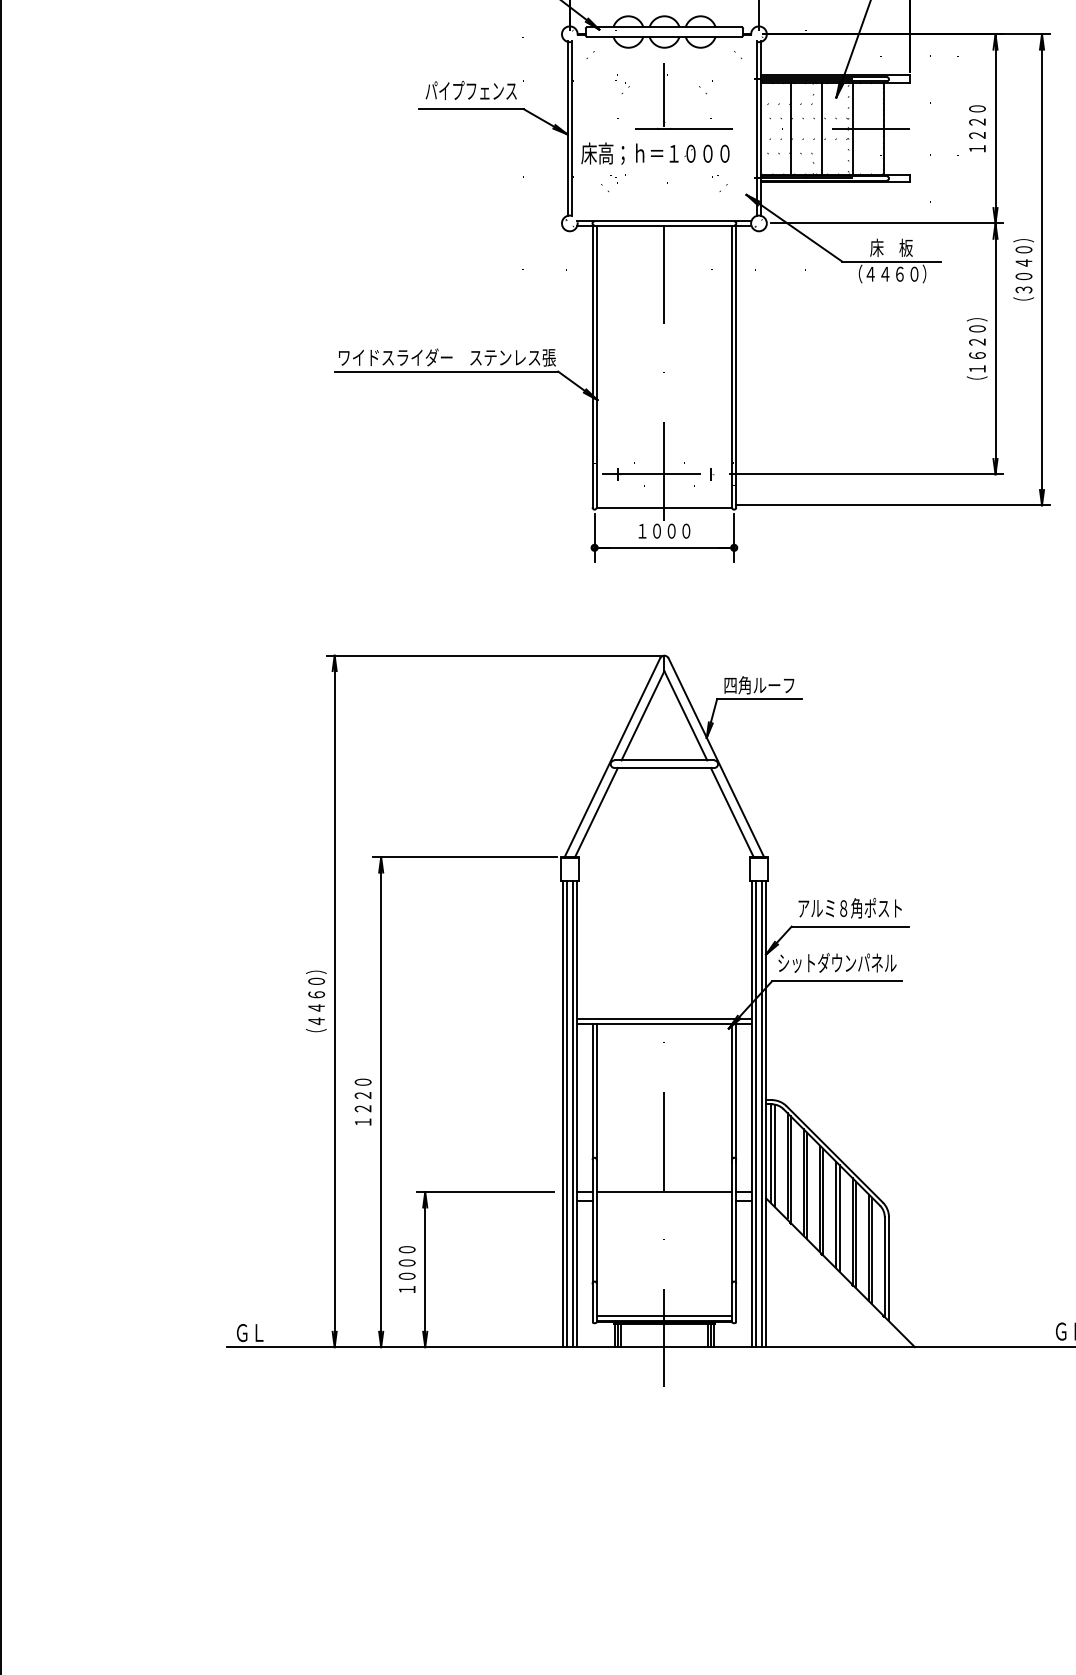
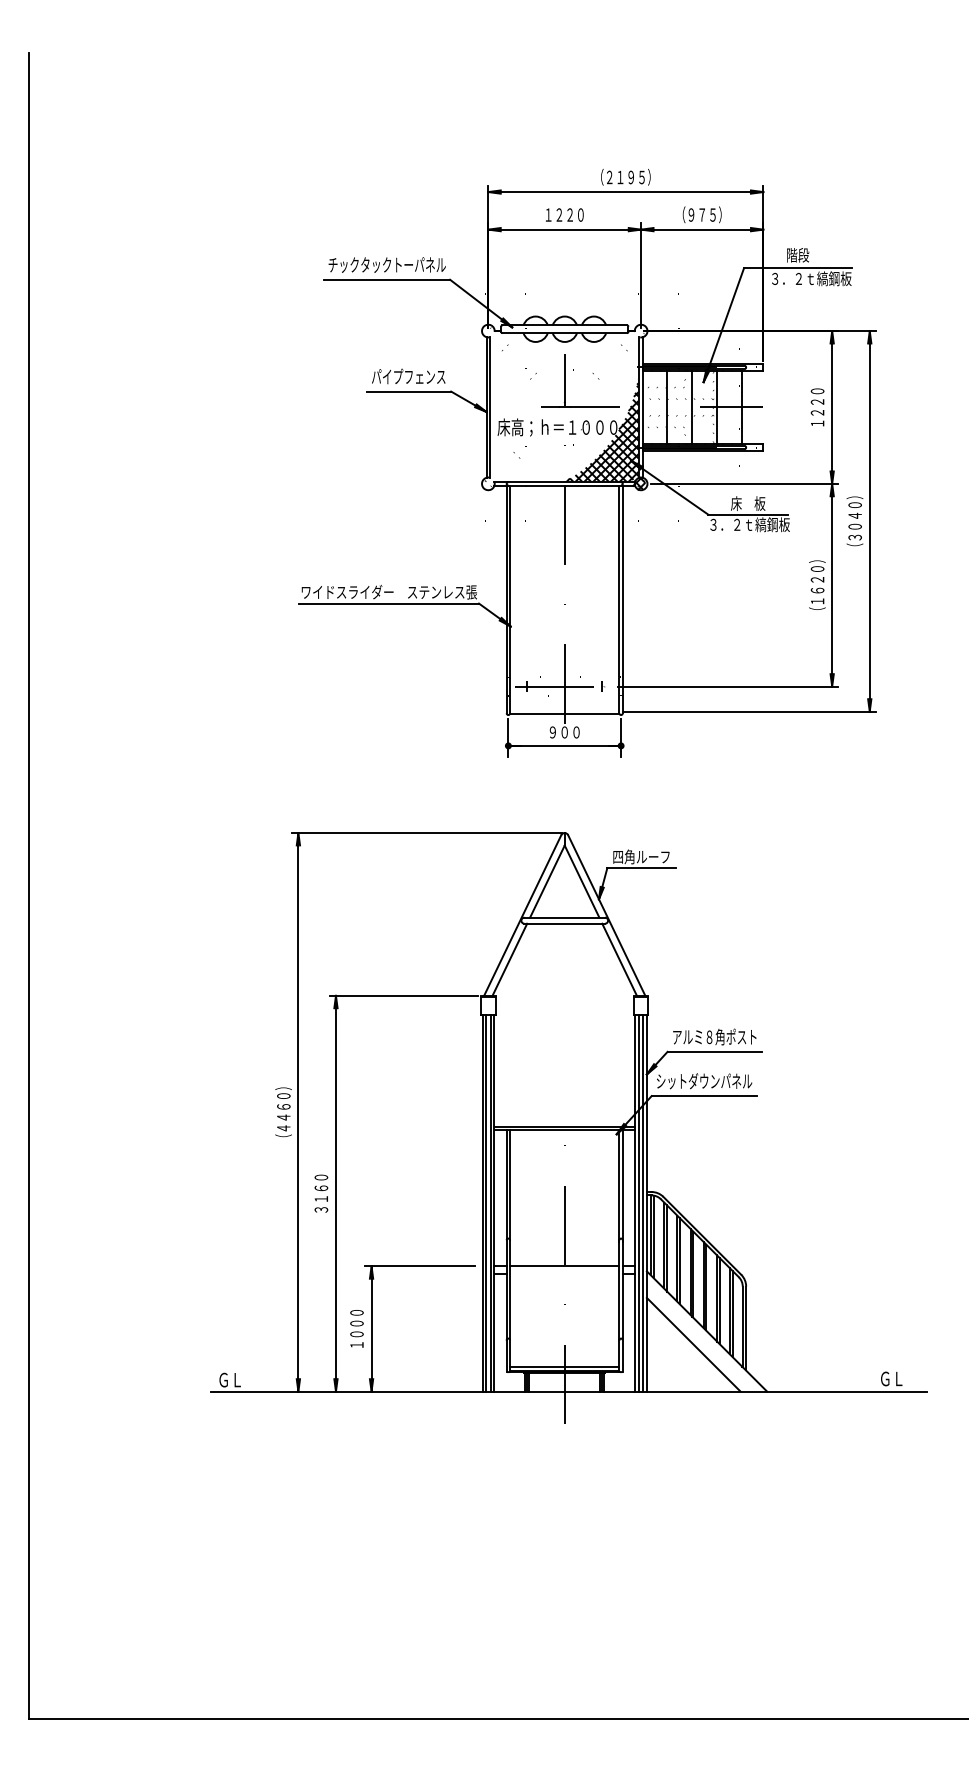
hatch: (713, 162) -> (604, 434), added
text: (893, 273) -> (749, 524), （４４６０） -> ３．２ｔ縞鋼板
text: (664, 531) -> (564, 732), １０００ -> ９００
text: (363, 1108) -> (321, 1198), １２２０ -> ３１６０
line: (823, 1288) -> (693, 1344), added

